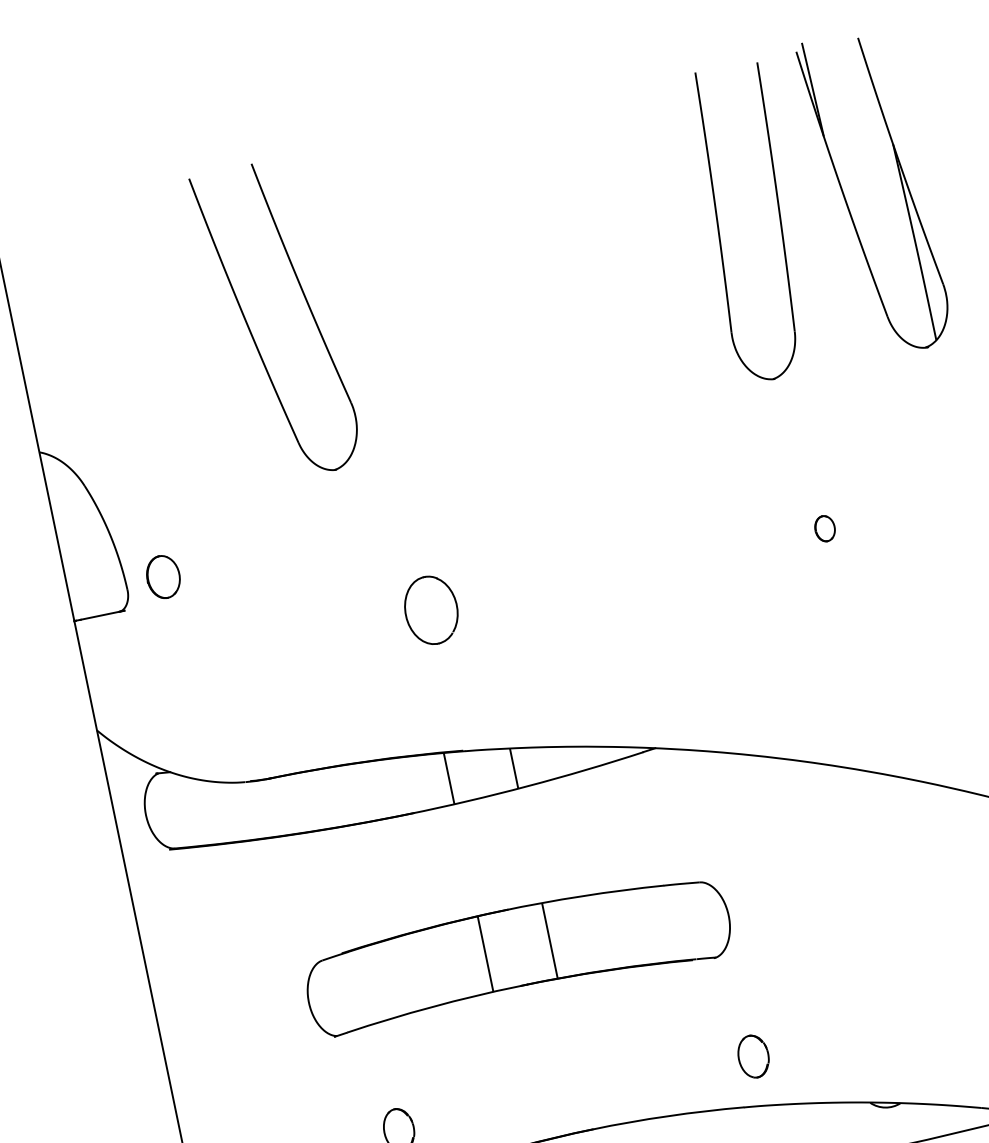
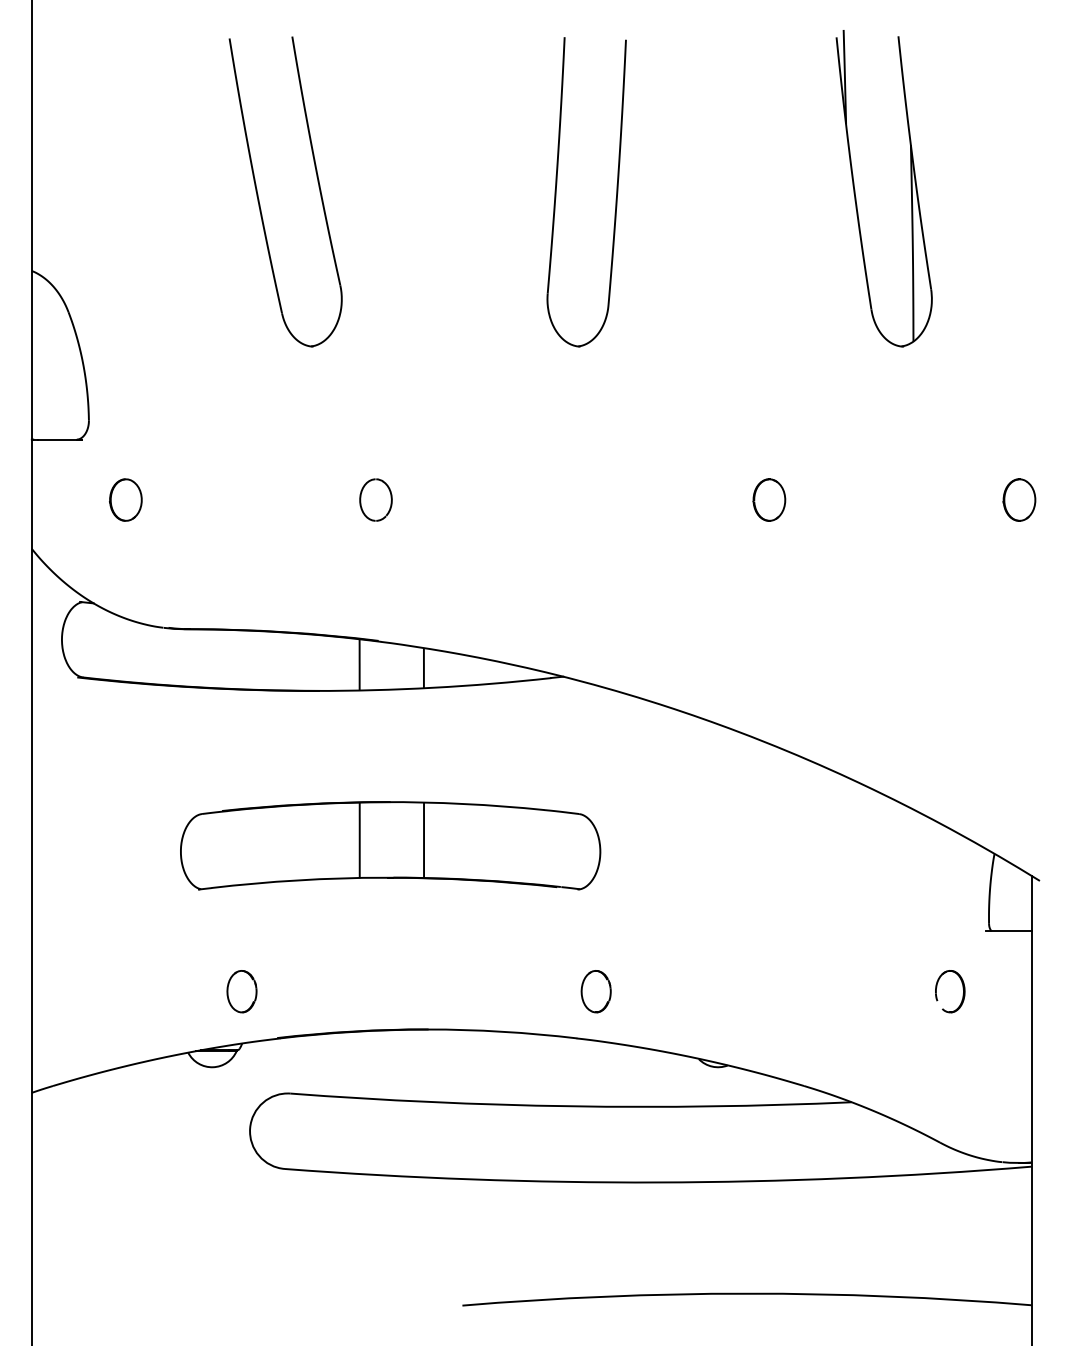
part: (779, 223) -> (615, 198), moved
part: (825, 528) -> (769, 499), size x1.67
part: (162, 576) -> (125, 499), moved
part: (430, 609) -> (375, 499), size x0.62

